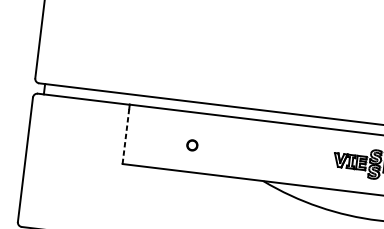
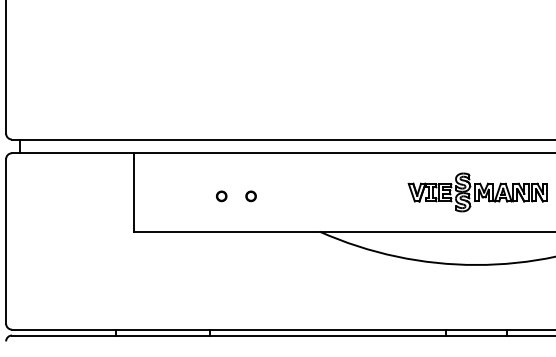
line: (125, 135) -> (133, 194), dashed -> solid
part: (192, 145) -> (221, 196), size x0.71
part: (214, 148) -> (250, 196), added

